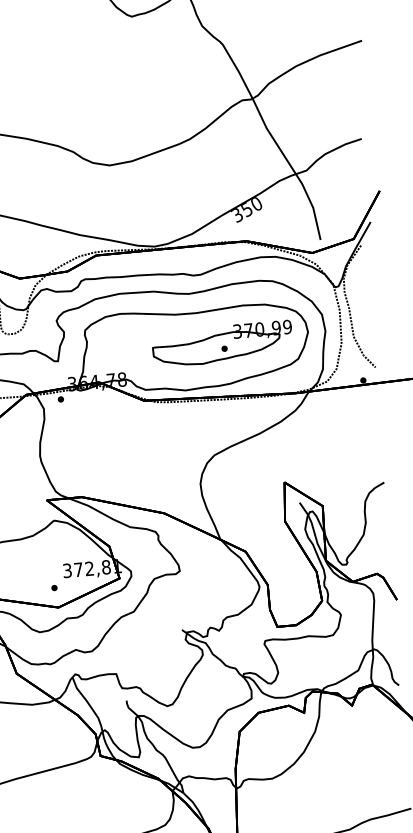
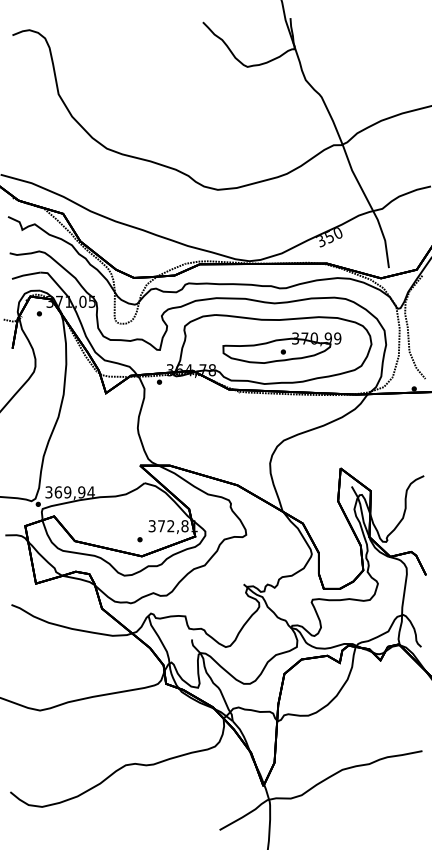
part: (221, 343) -> (281, 347), moved

